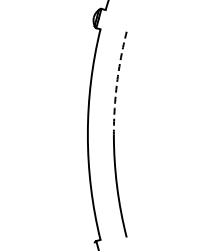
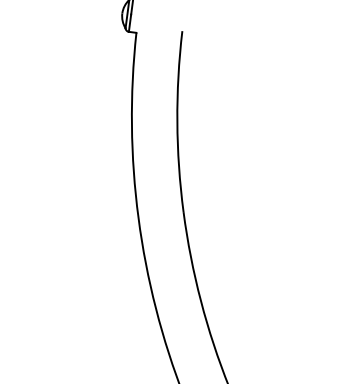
arc: (117, 82) -> (177, 121), dashed -> solid

